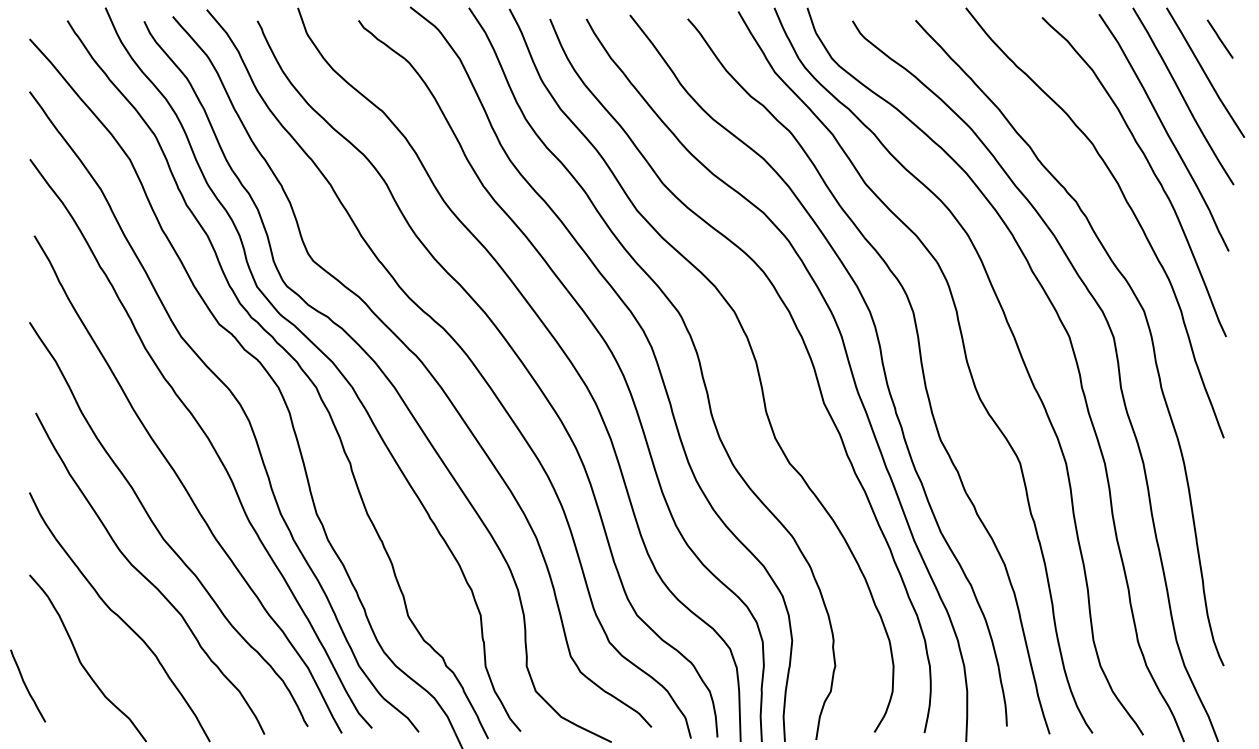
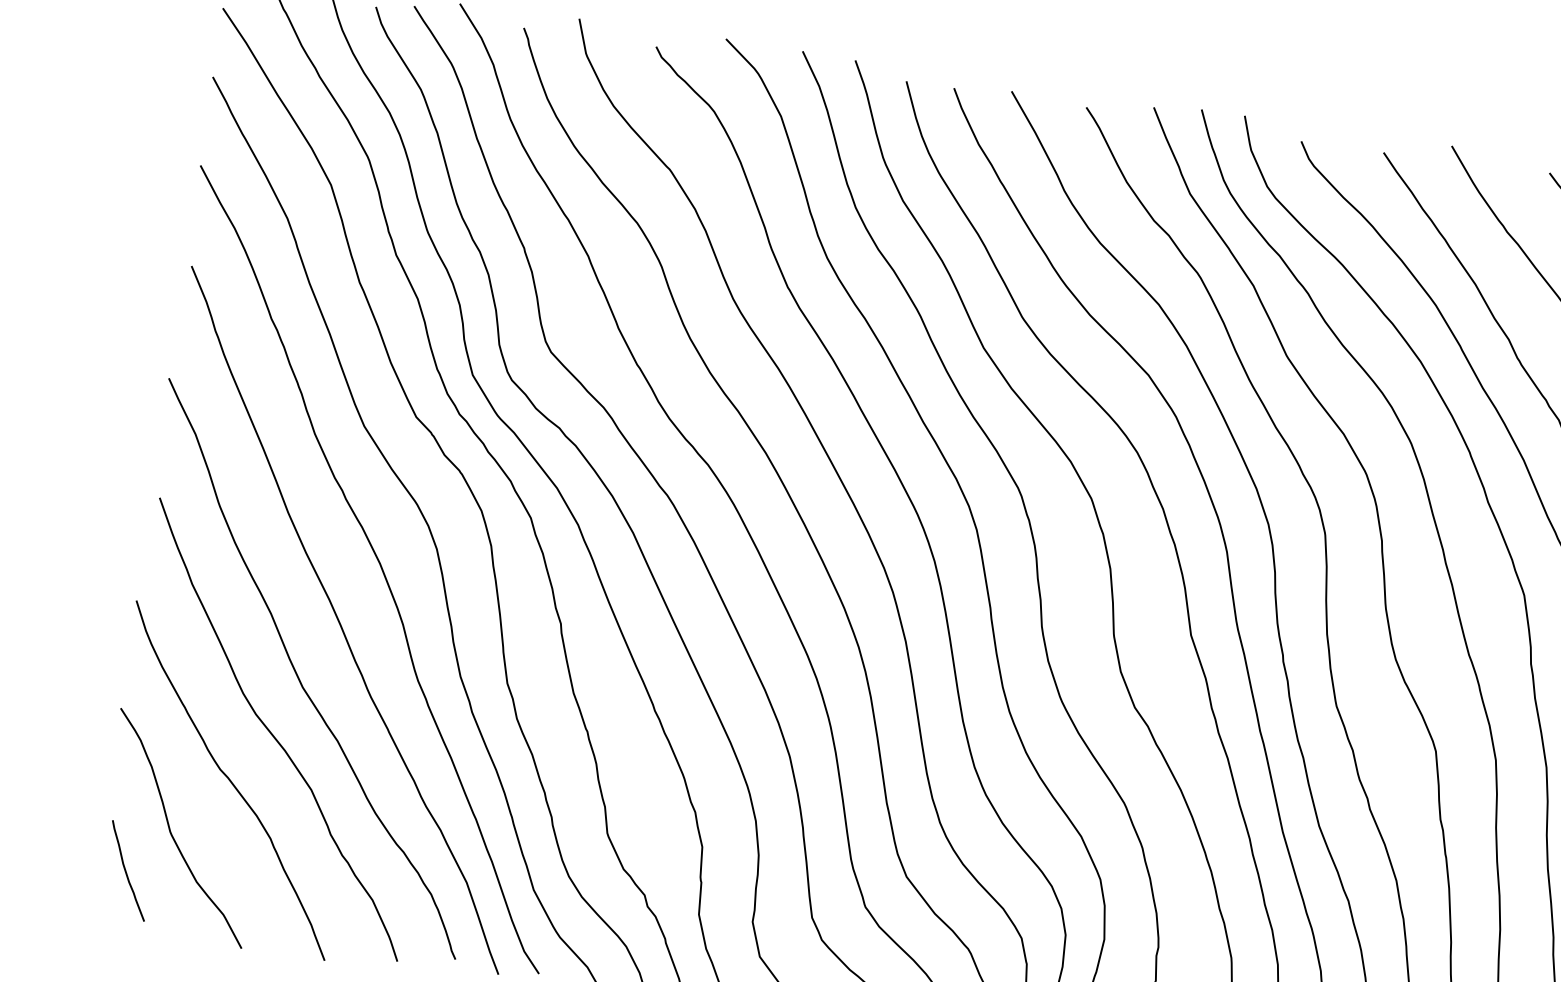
curve: (26, 685) -> (126, 869), moved

